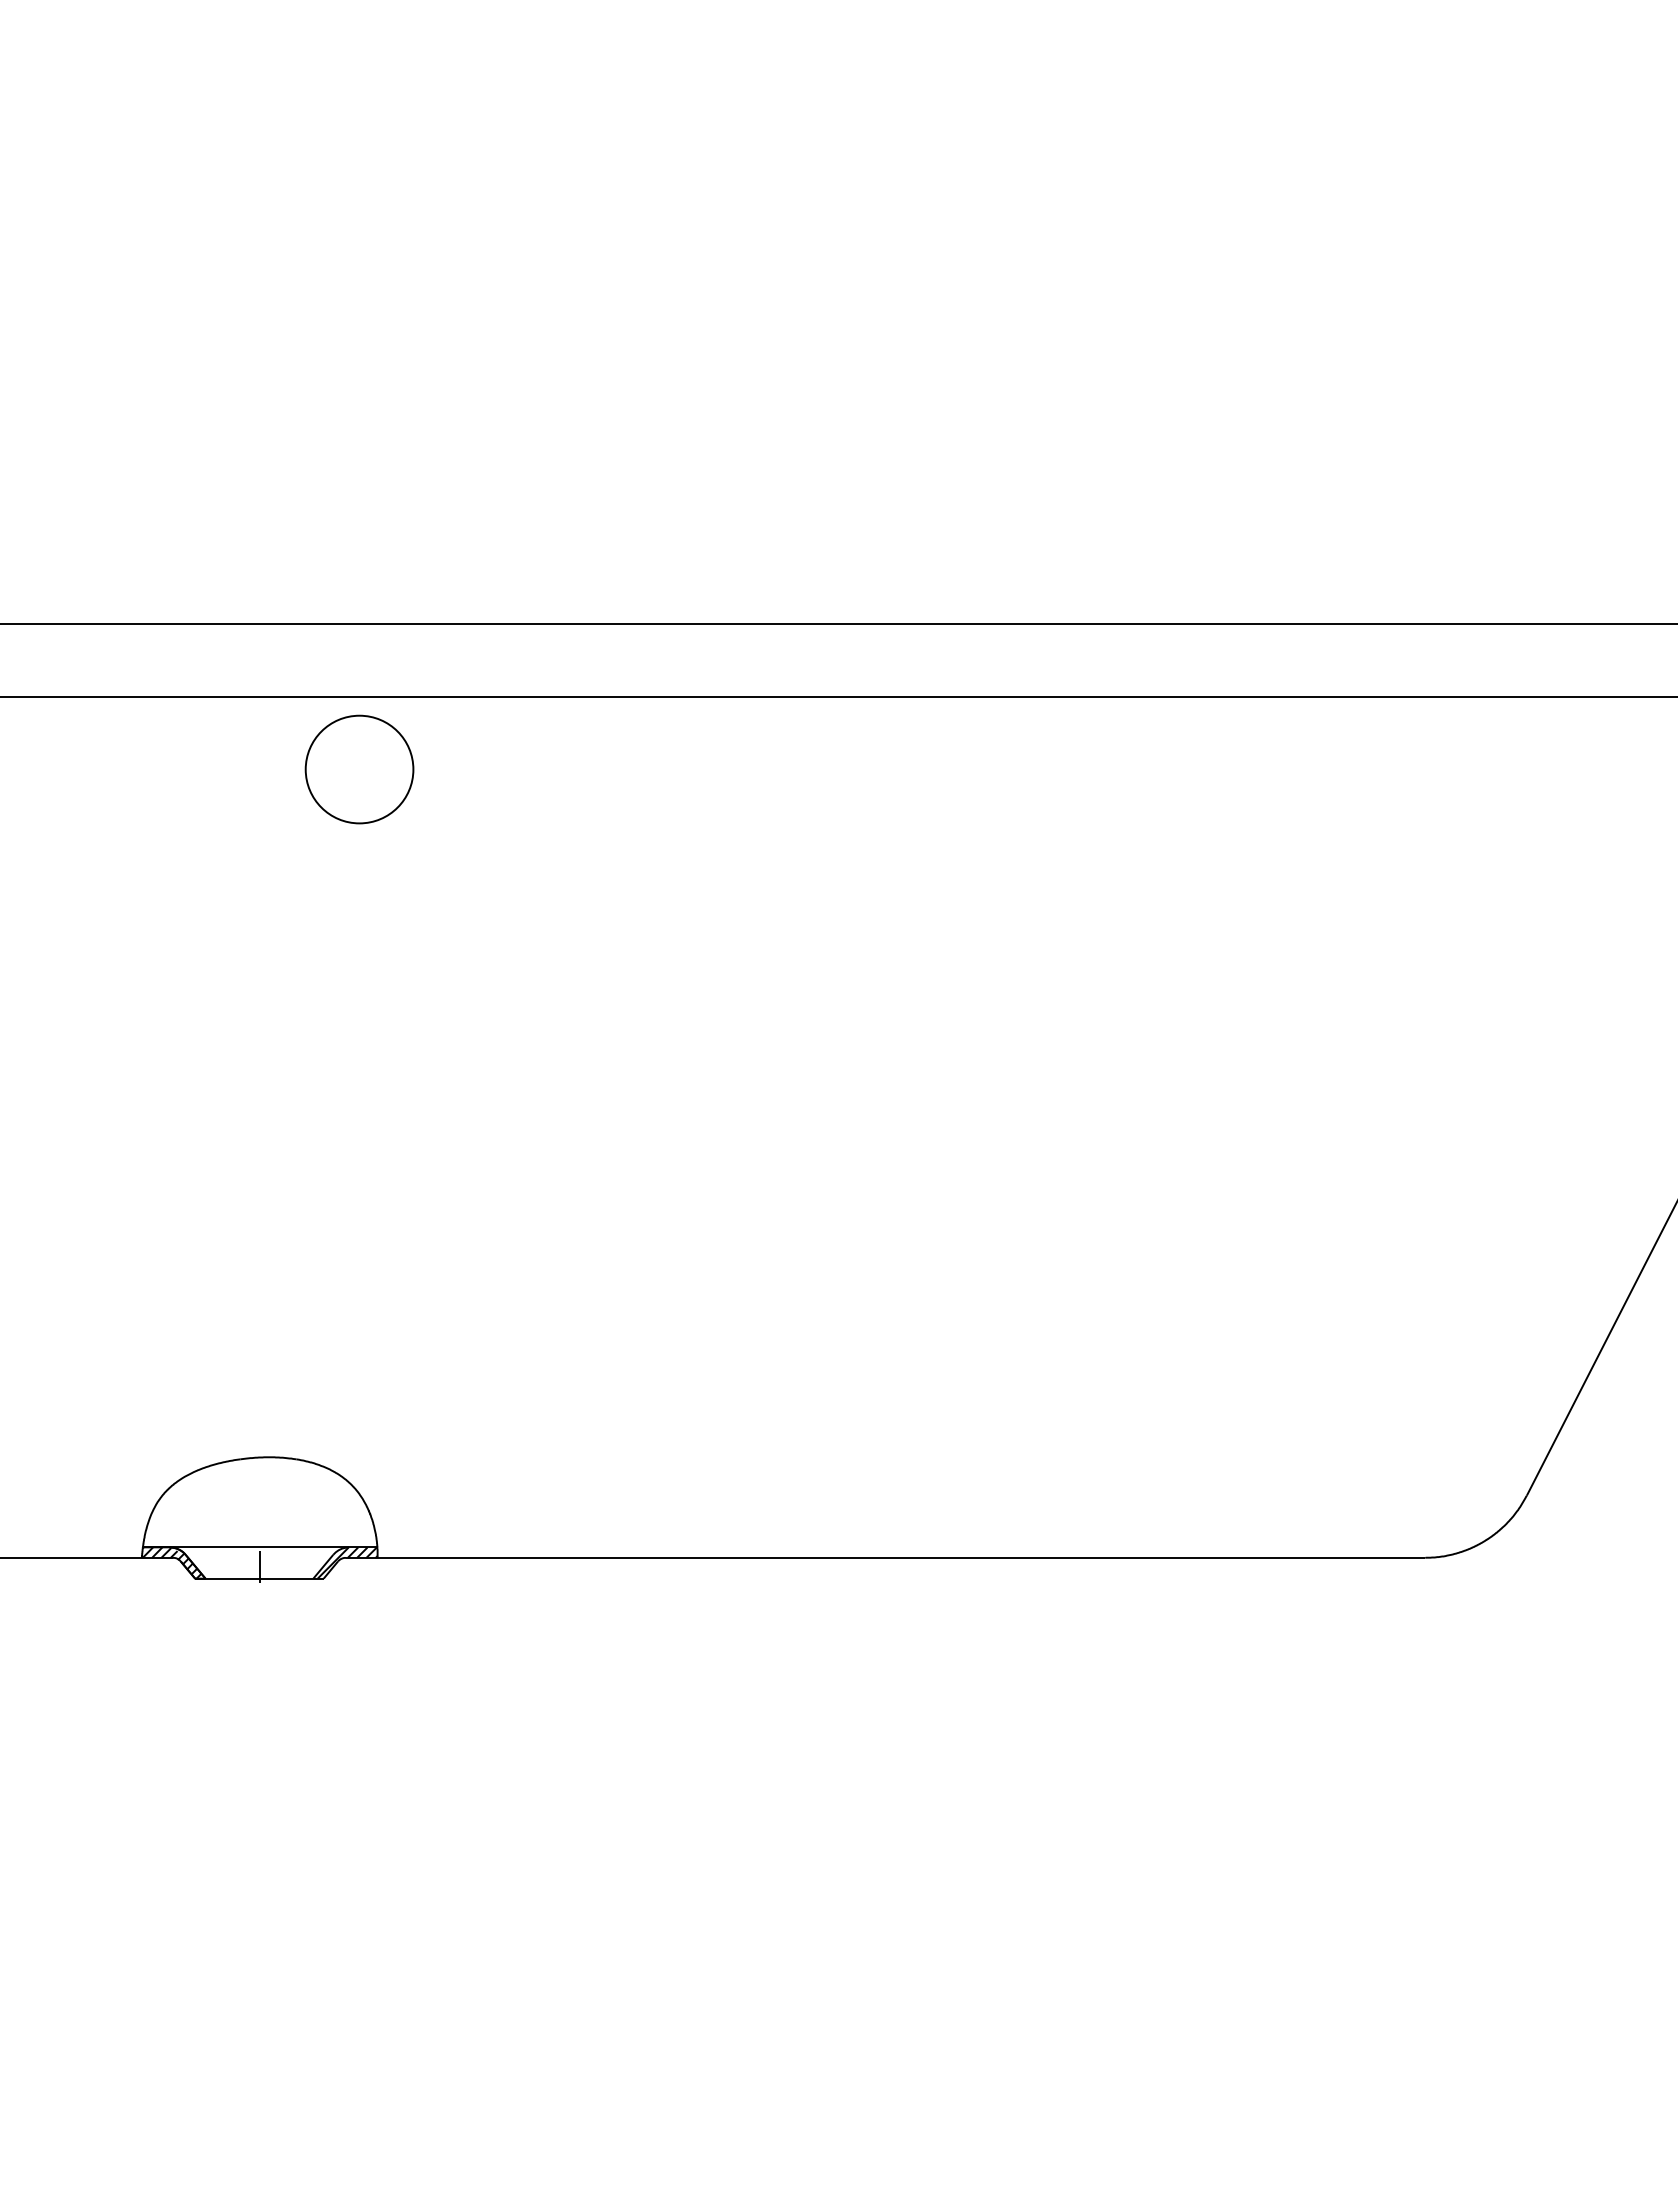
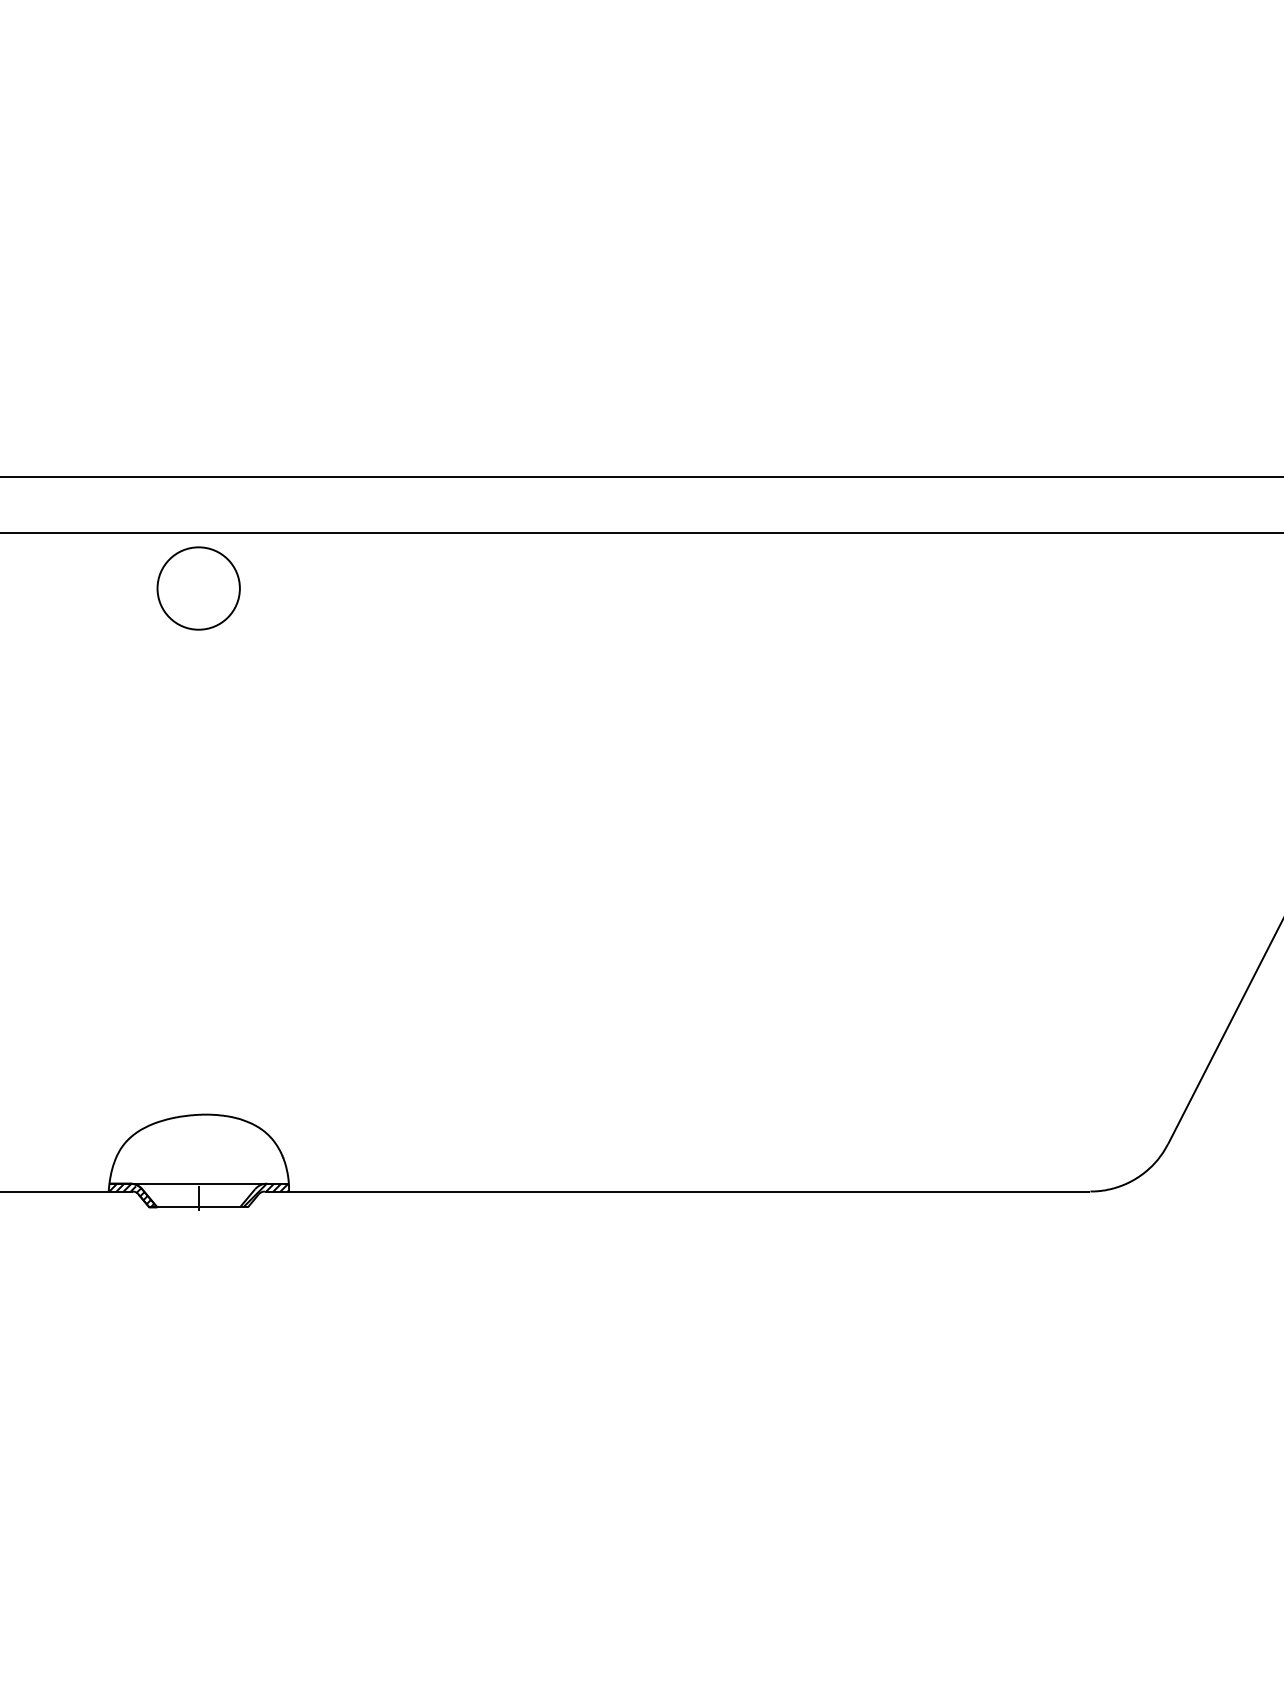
circle: (359, 769) -> (198, 588), moved

